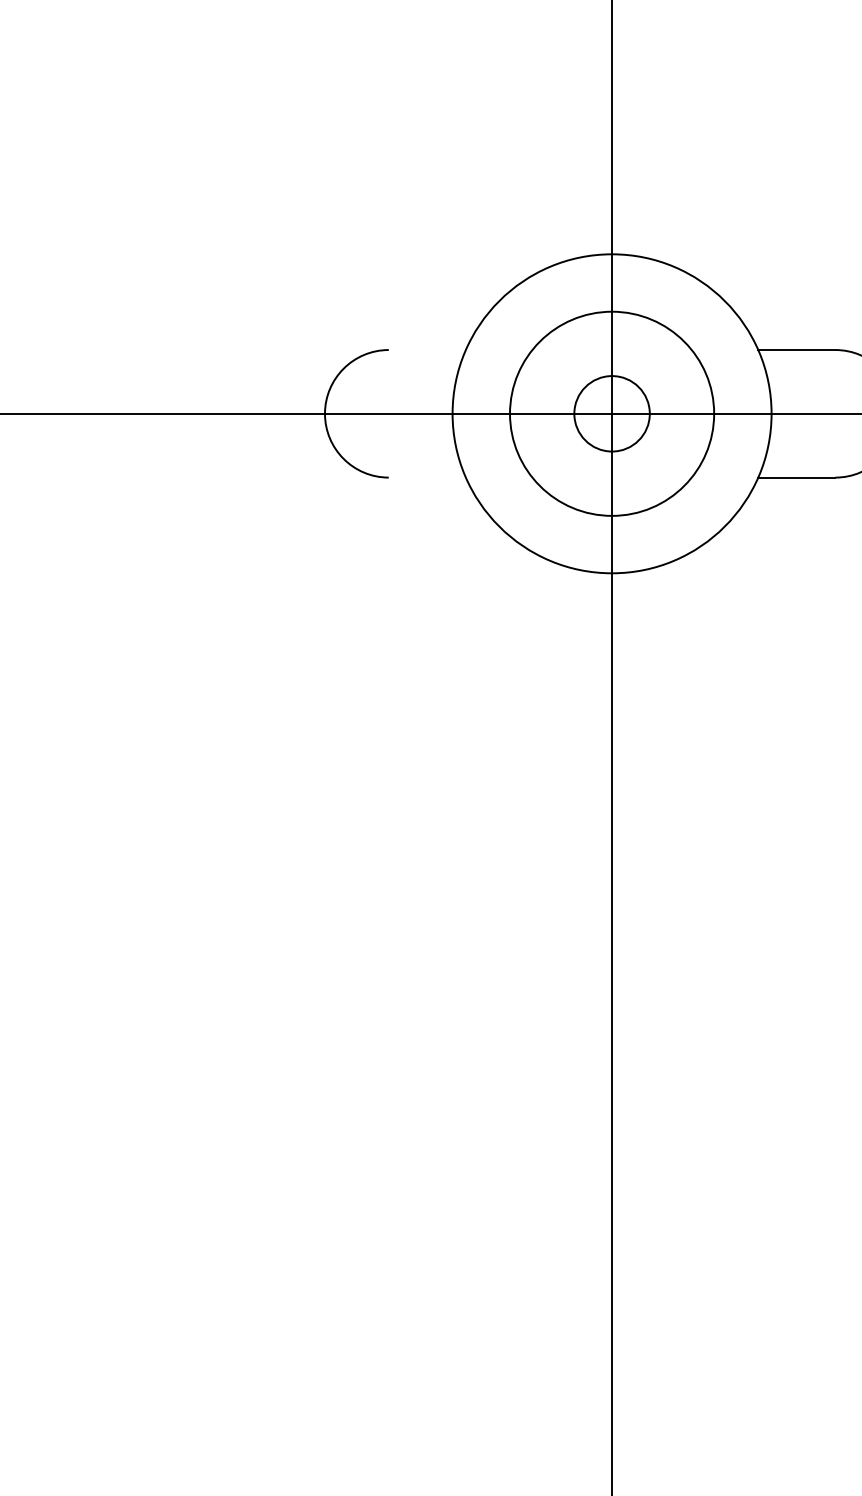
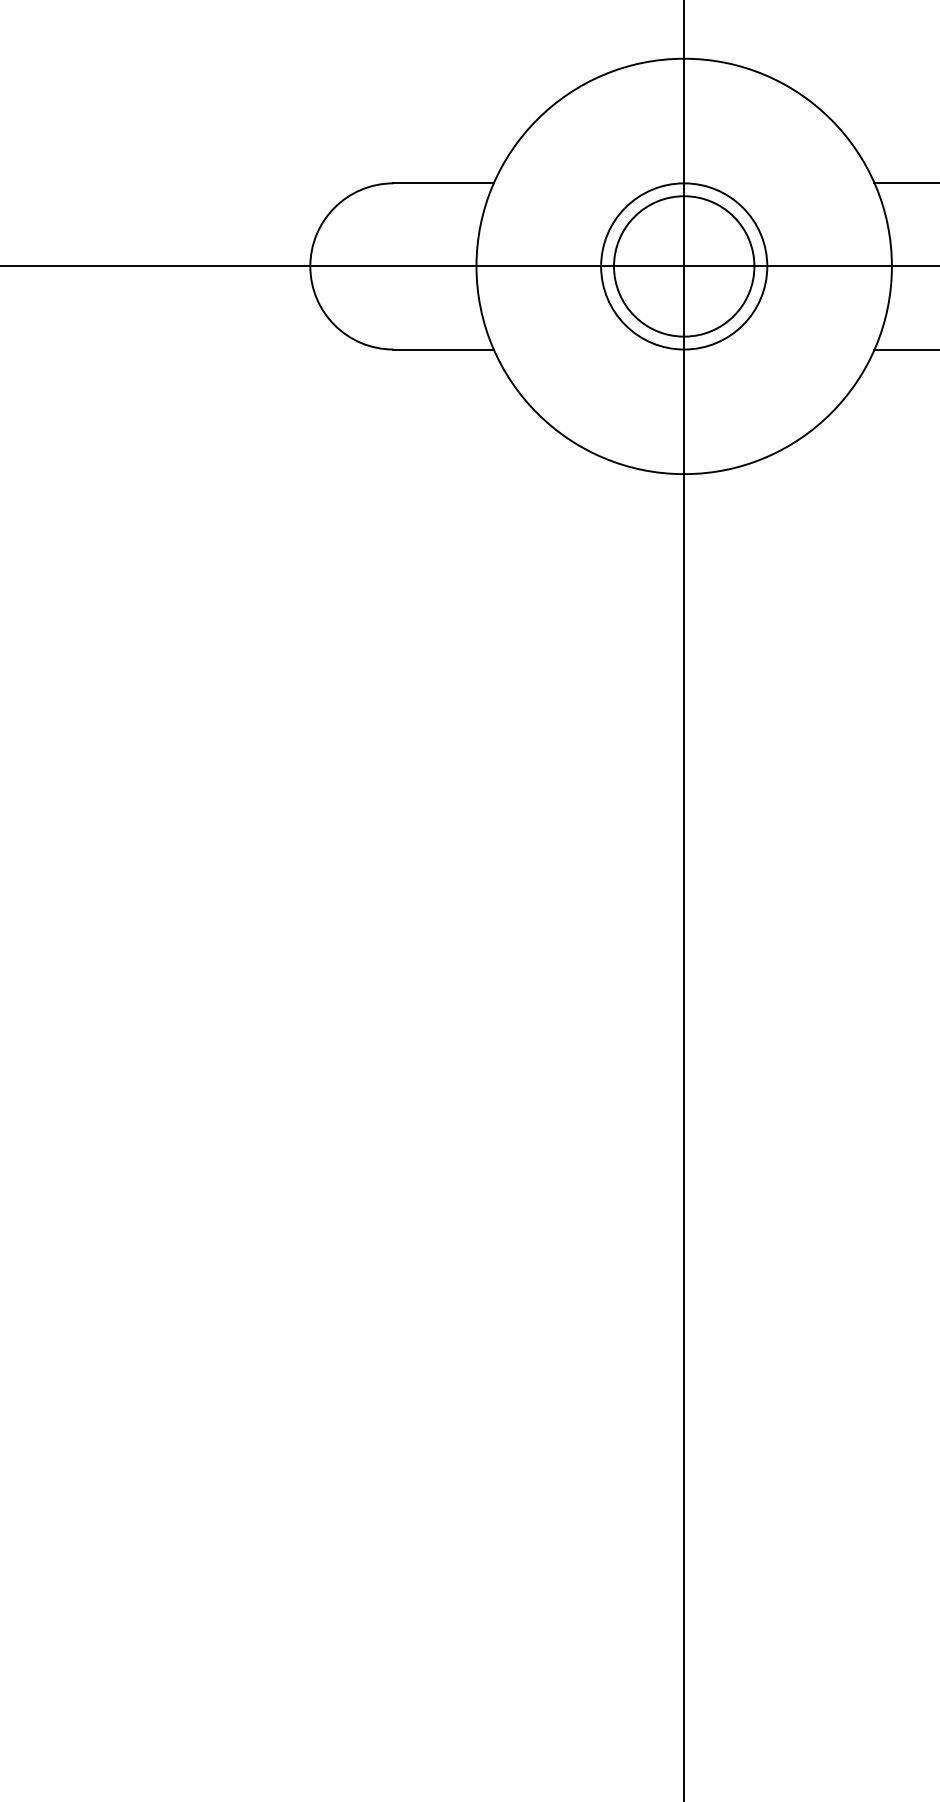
line: (426, 350) -> (442, 183), added
circle: (611, 413) -> (683, 266), size x0.62
circle: (611, 413) -> (683, 266), size x1.43
line: (426, 477) -> (442, 349), added

